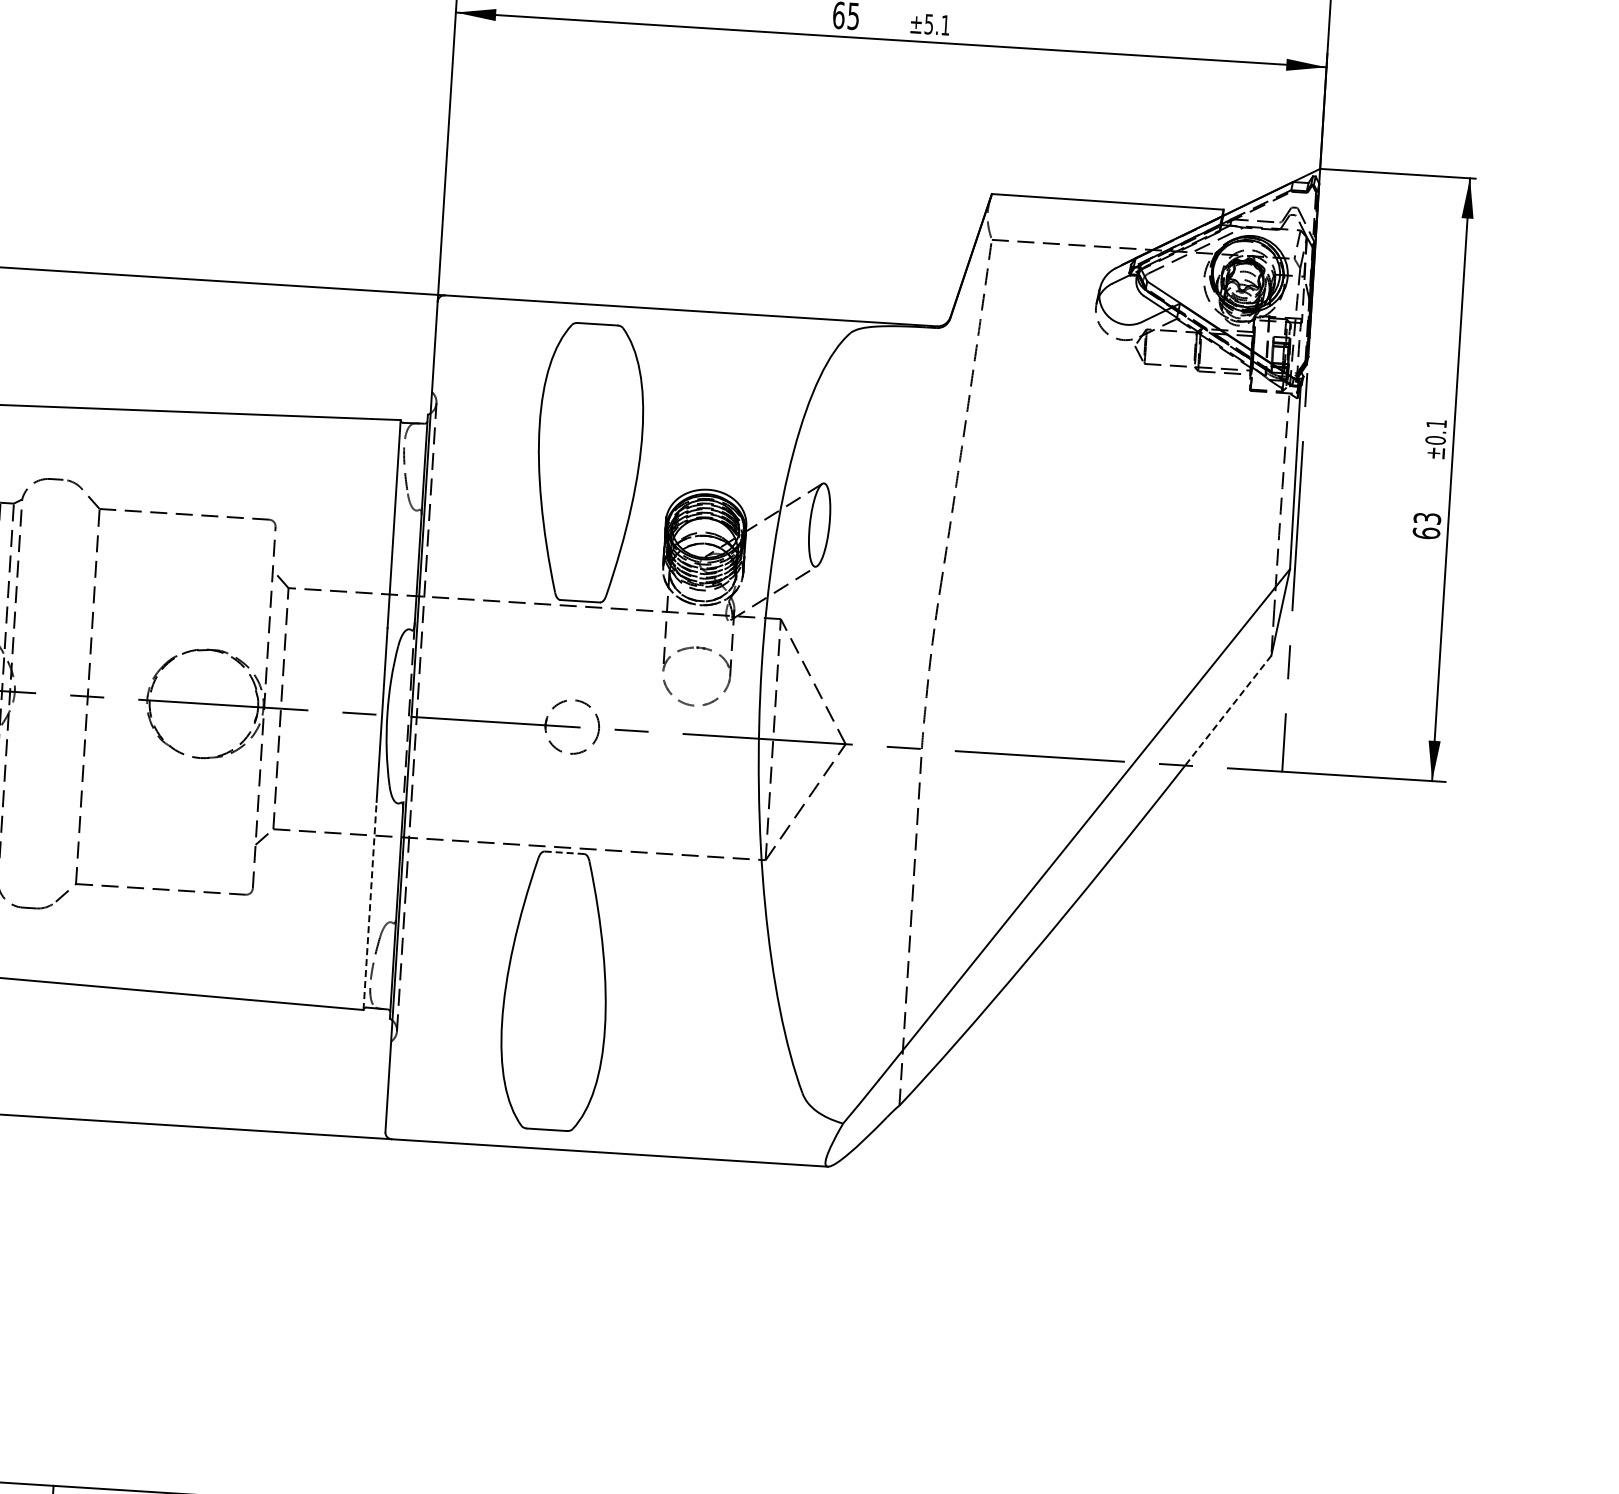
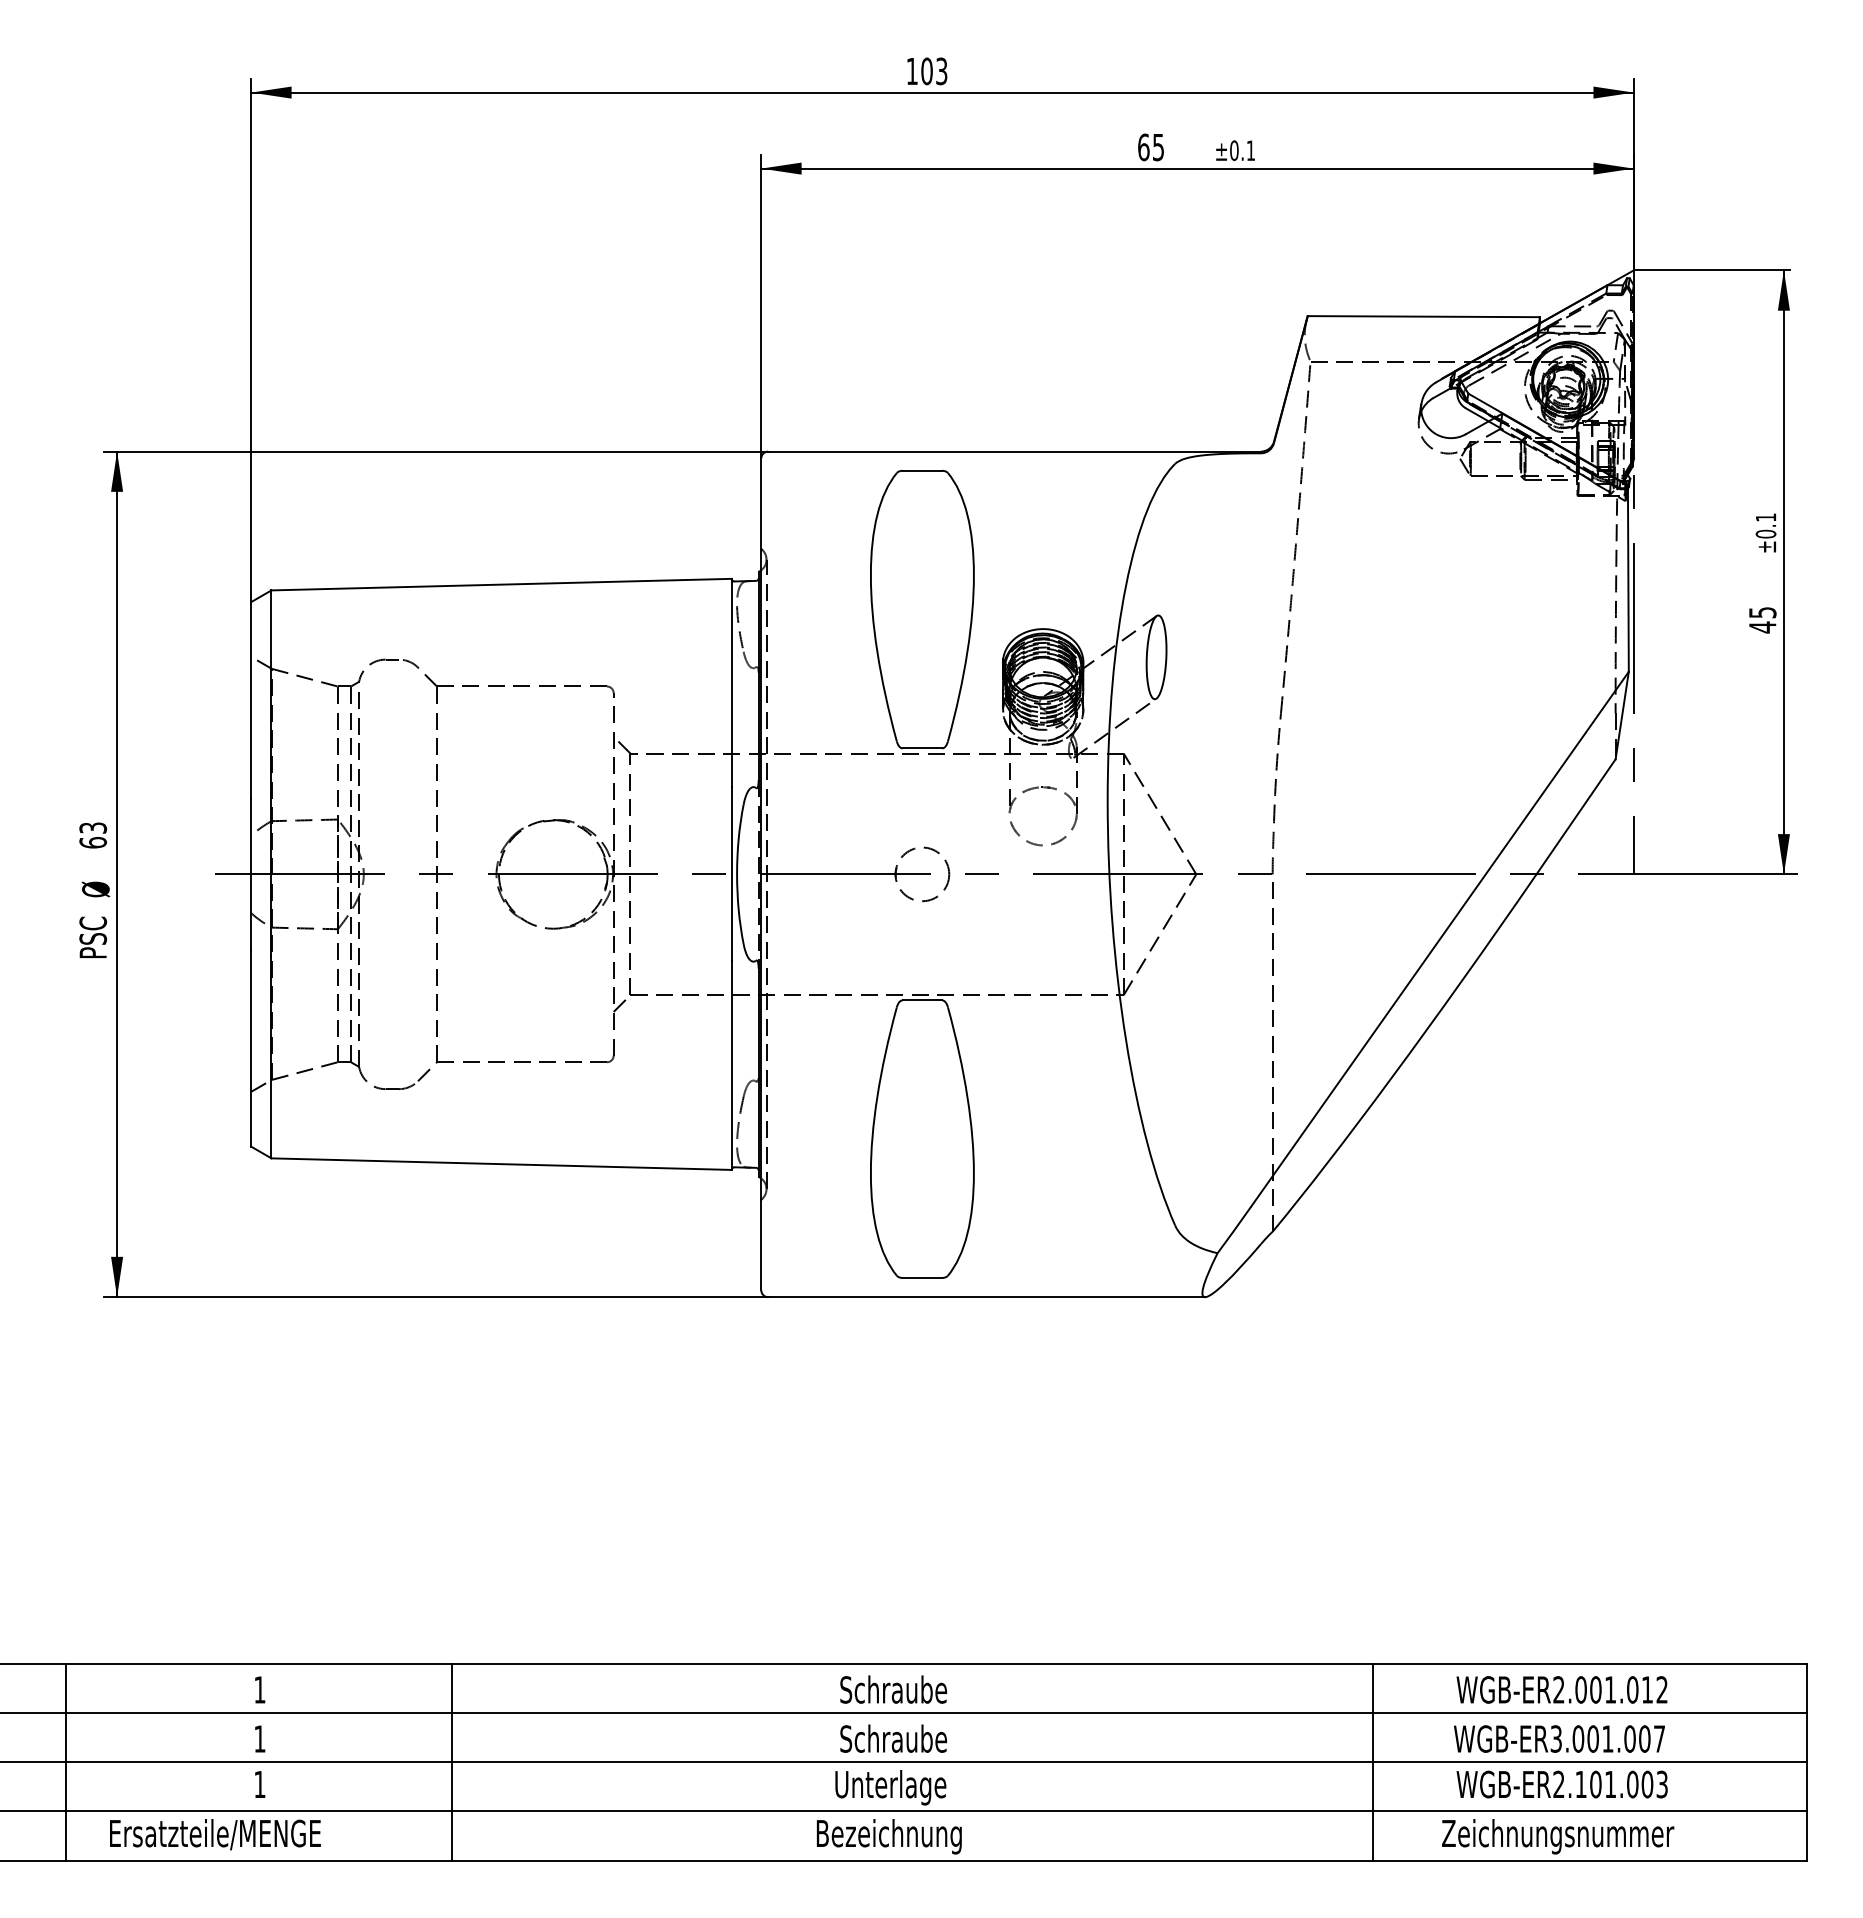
text: (929, 24) -> (1234, 150), ±5.1 -> ±0.1
text: (1426, 526) -> (1762, 620), 63 -> 45
line: (1228, 710) -> (1576, 816), dashed -> solid
line: (564, 852) -> (922, 1000), dashed -> solid
line: (369, 905) -> (731, 1065), dashed -> solid

